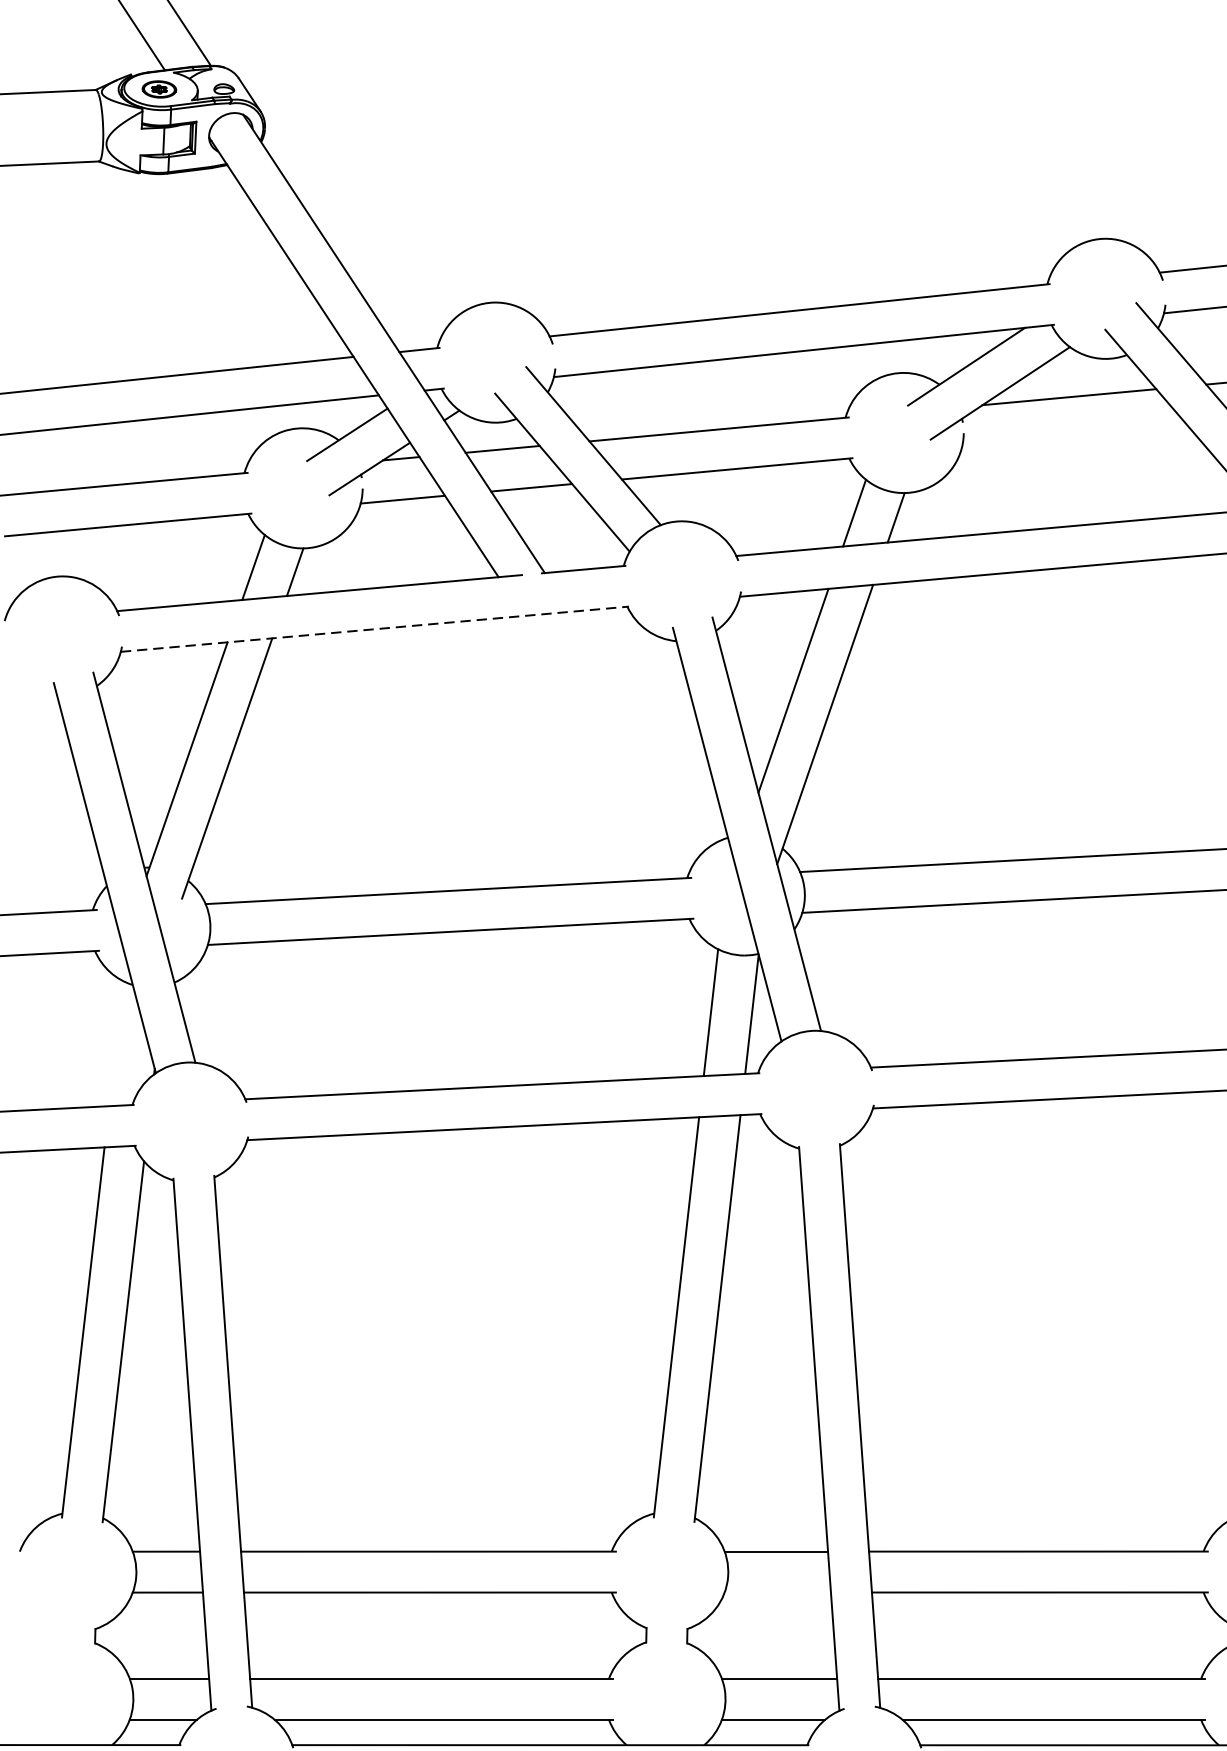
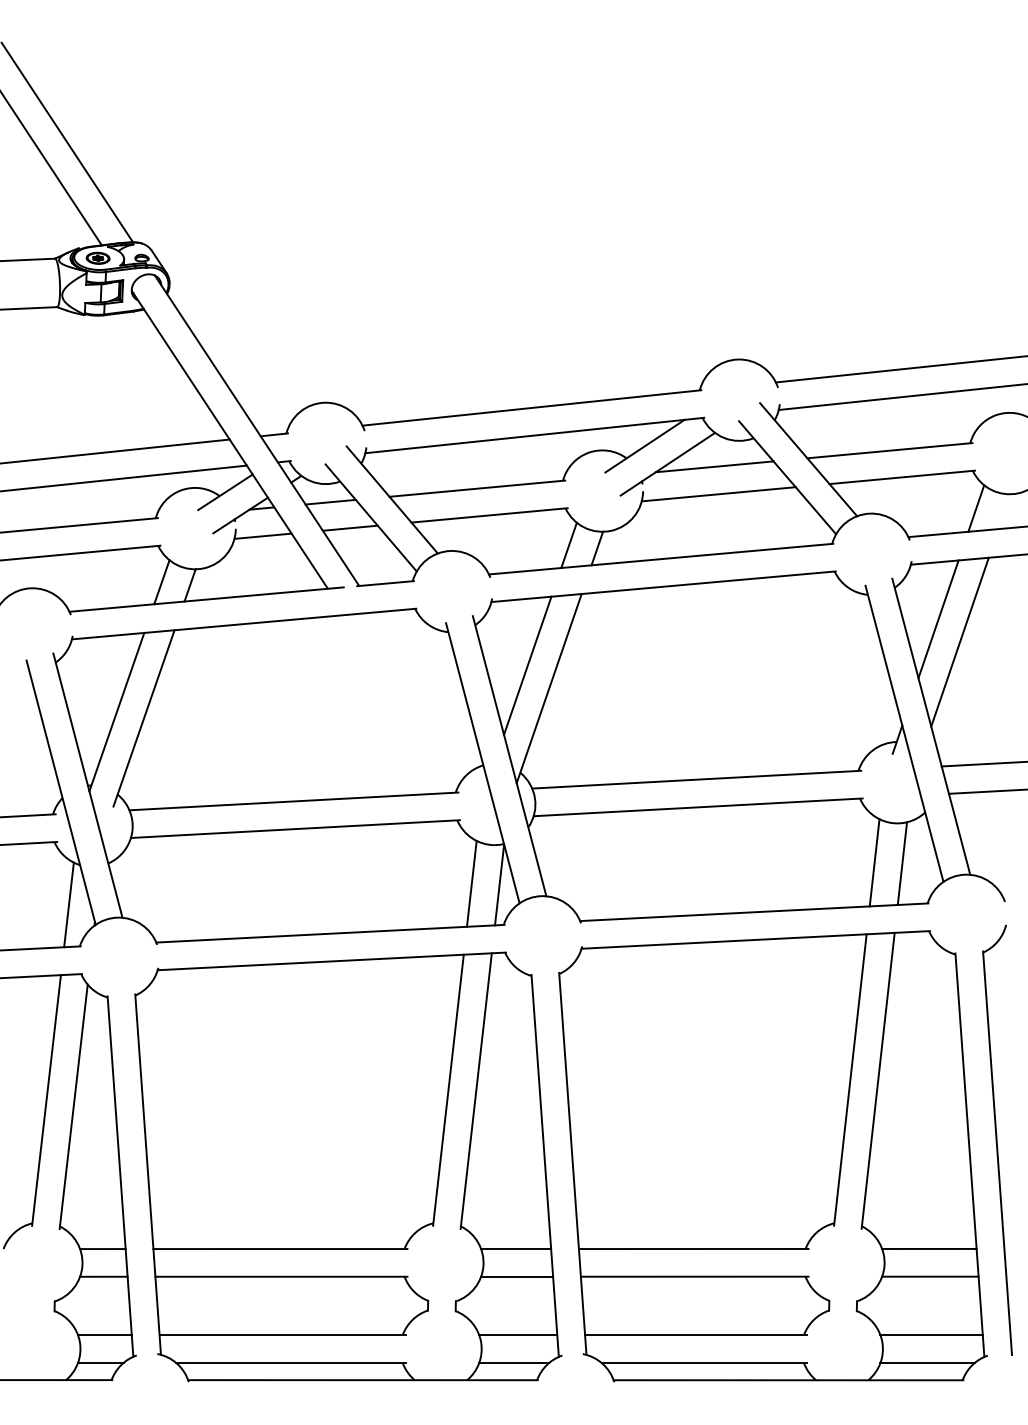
line: (1075, 438) -> (718, 494), added
line: (375, 629) -> (244, 624), dashed -> solid
line: (115, 1043) -> (68, 904), added
line: (778, 1592) -> (517, 1276), added

